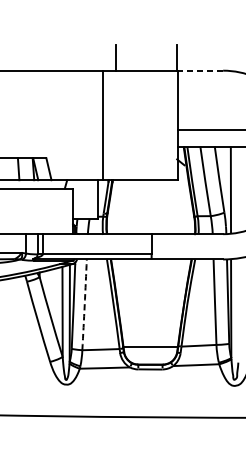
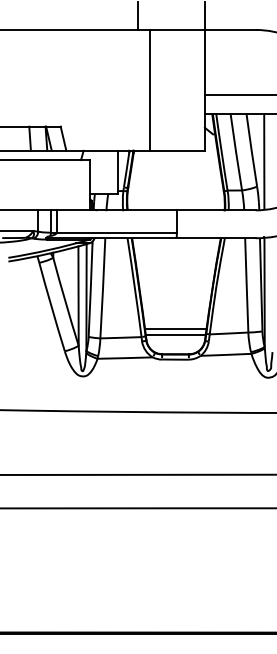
line: (200, 70) -> (230, 29), dashed -> solid
line: (102, 124) -> (149, 89), moved
arc: (84, 305) -> (102, 288), dashed -> solid
line: (150, 341) -> (175, 328), added

